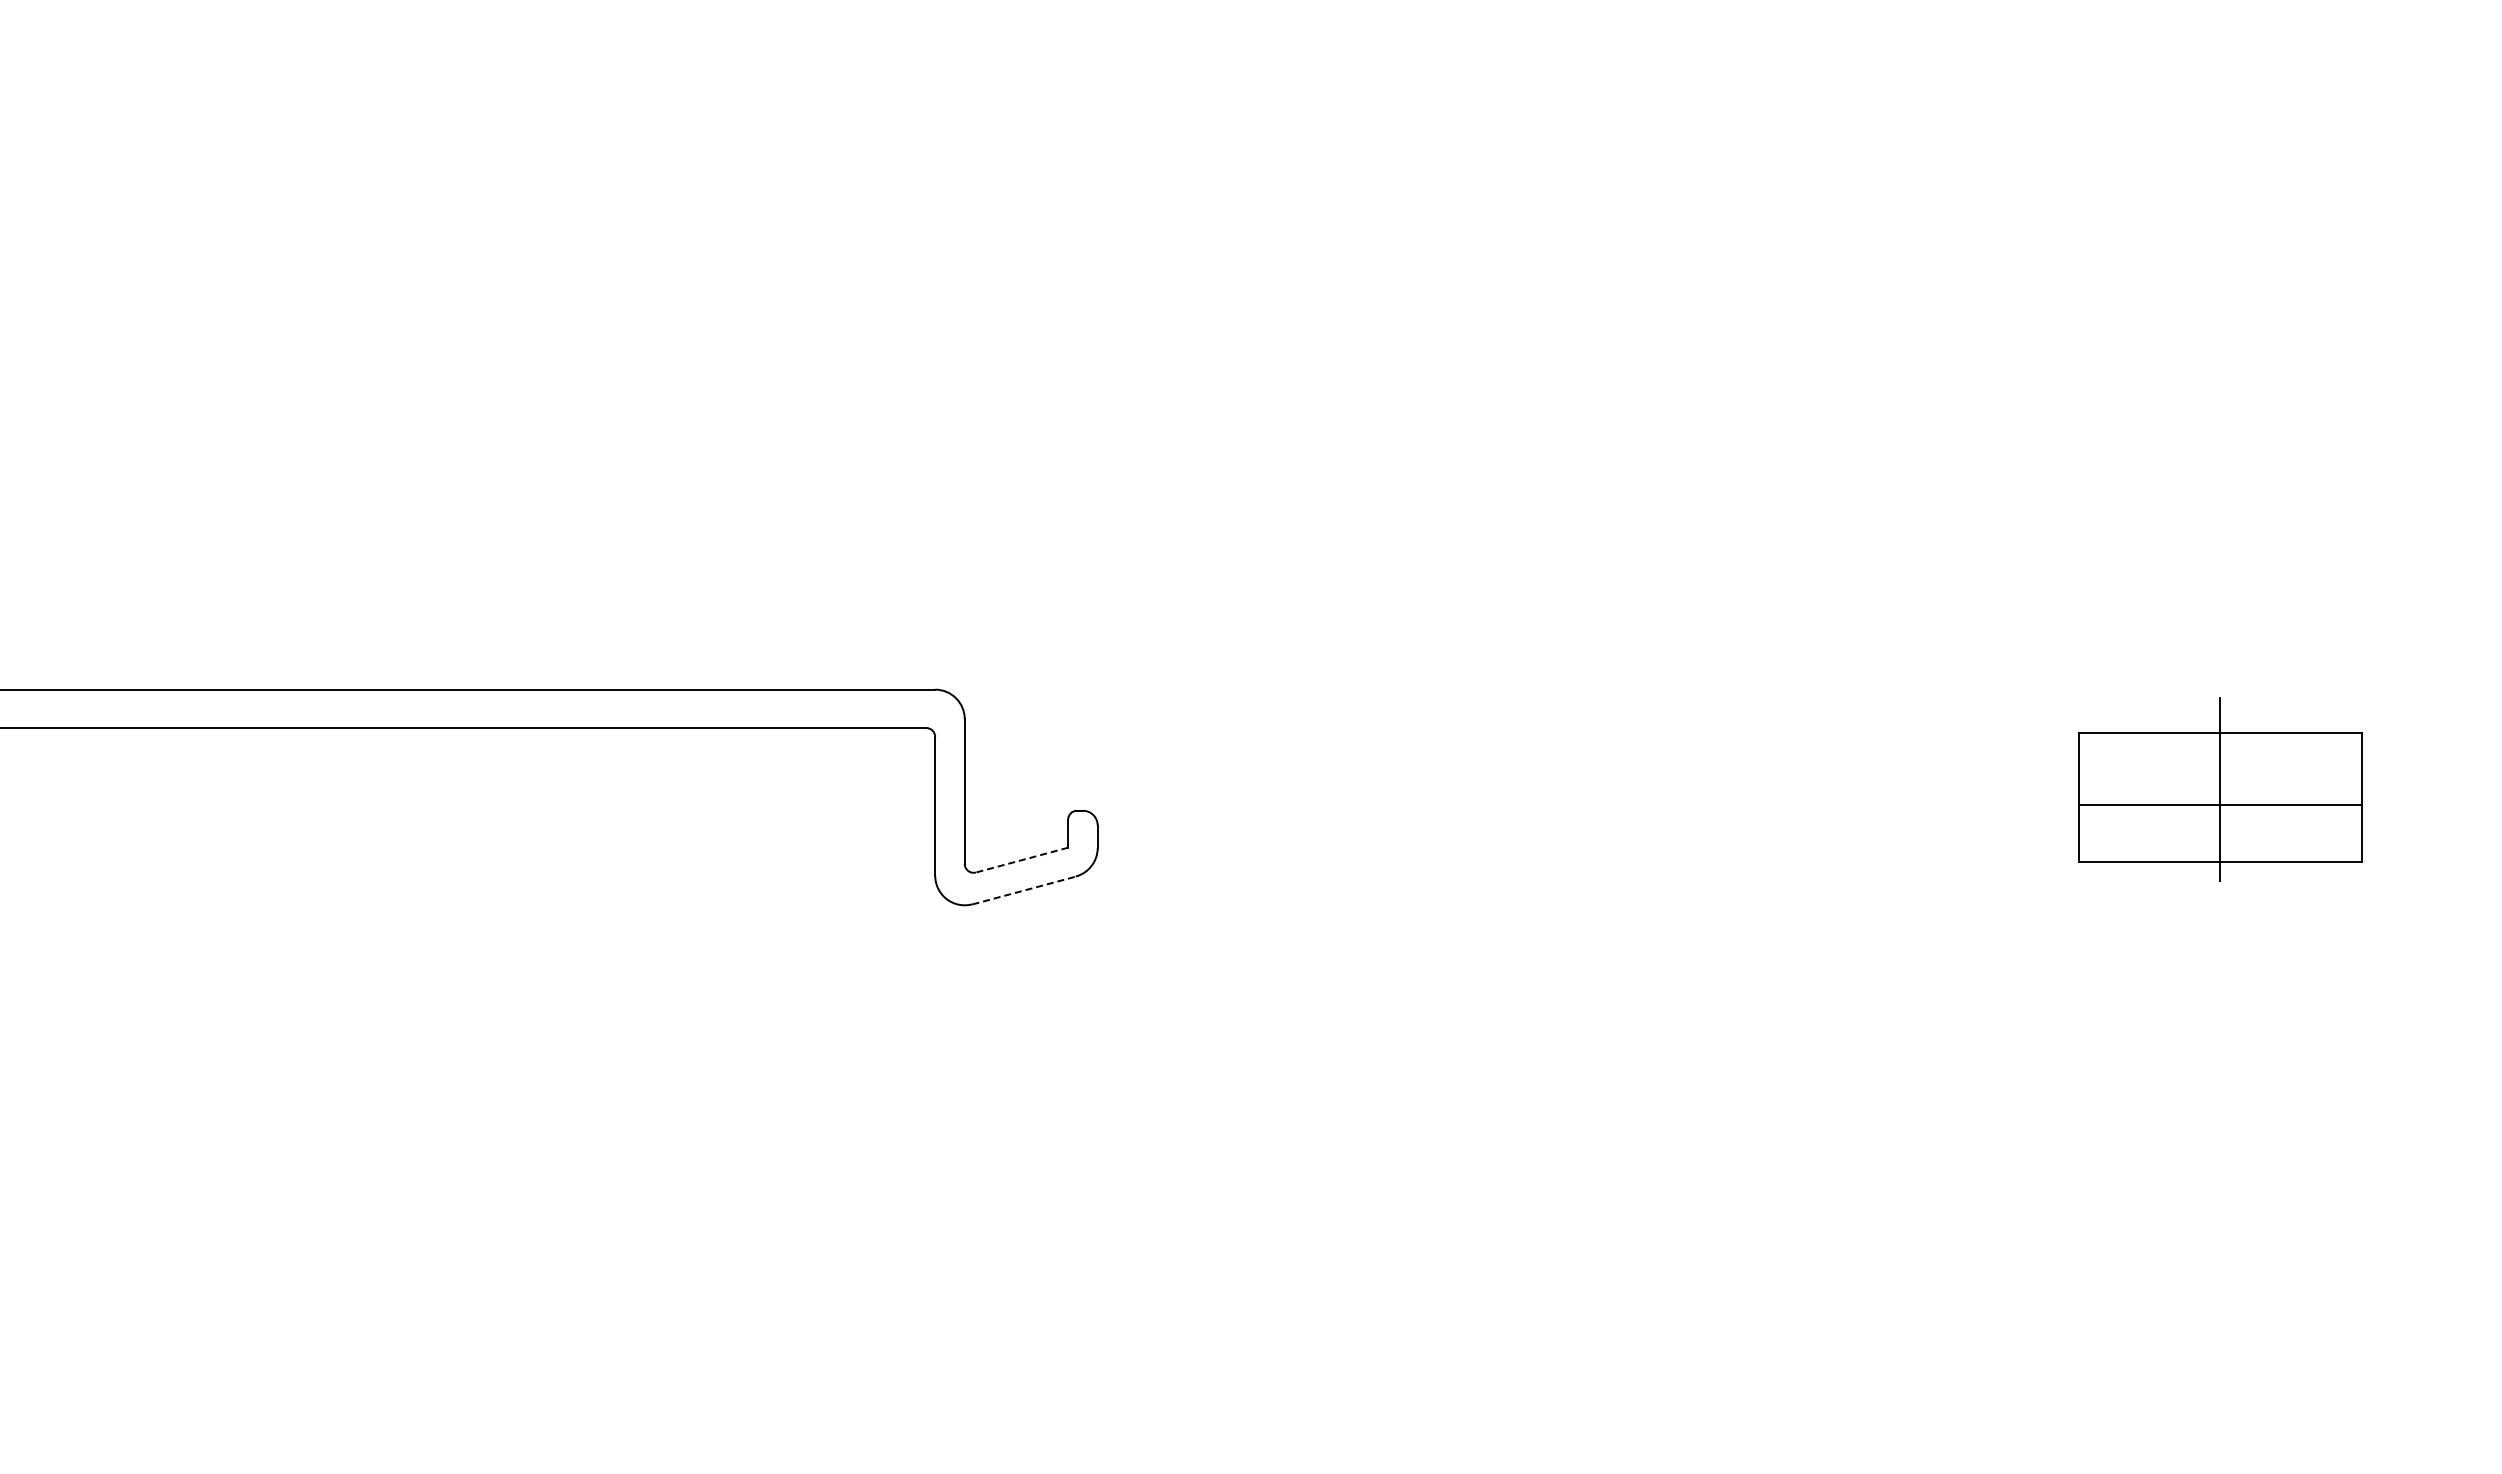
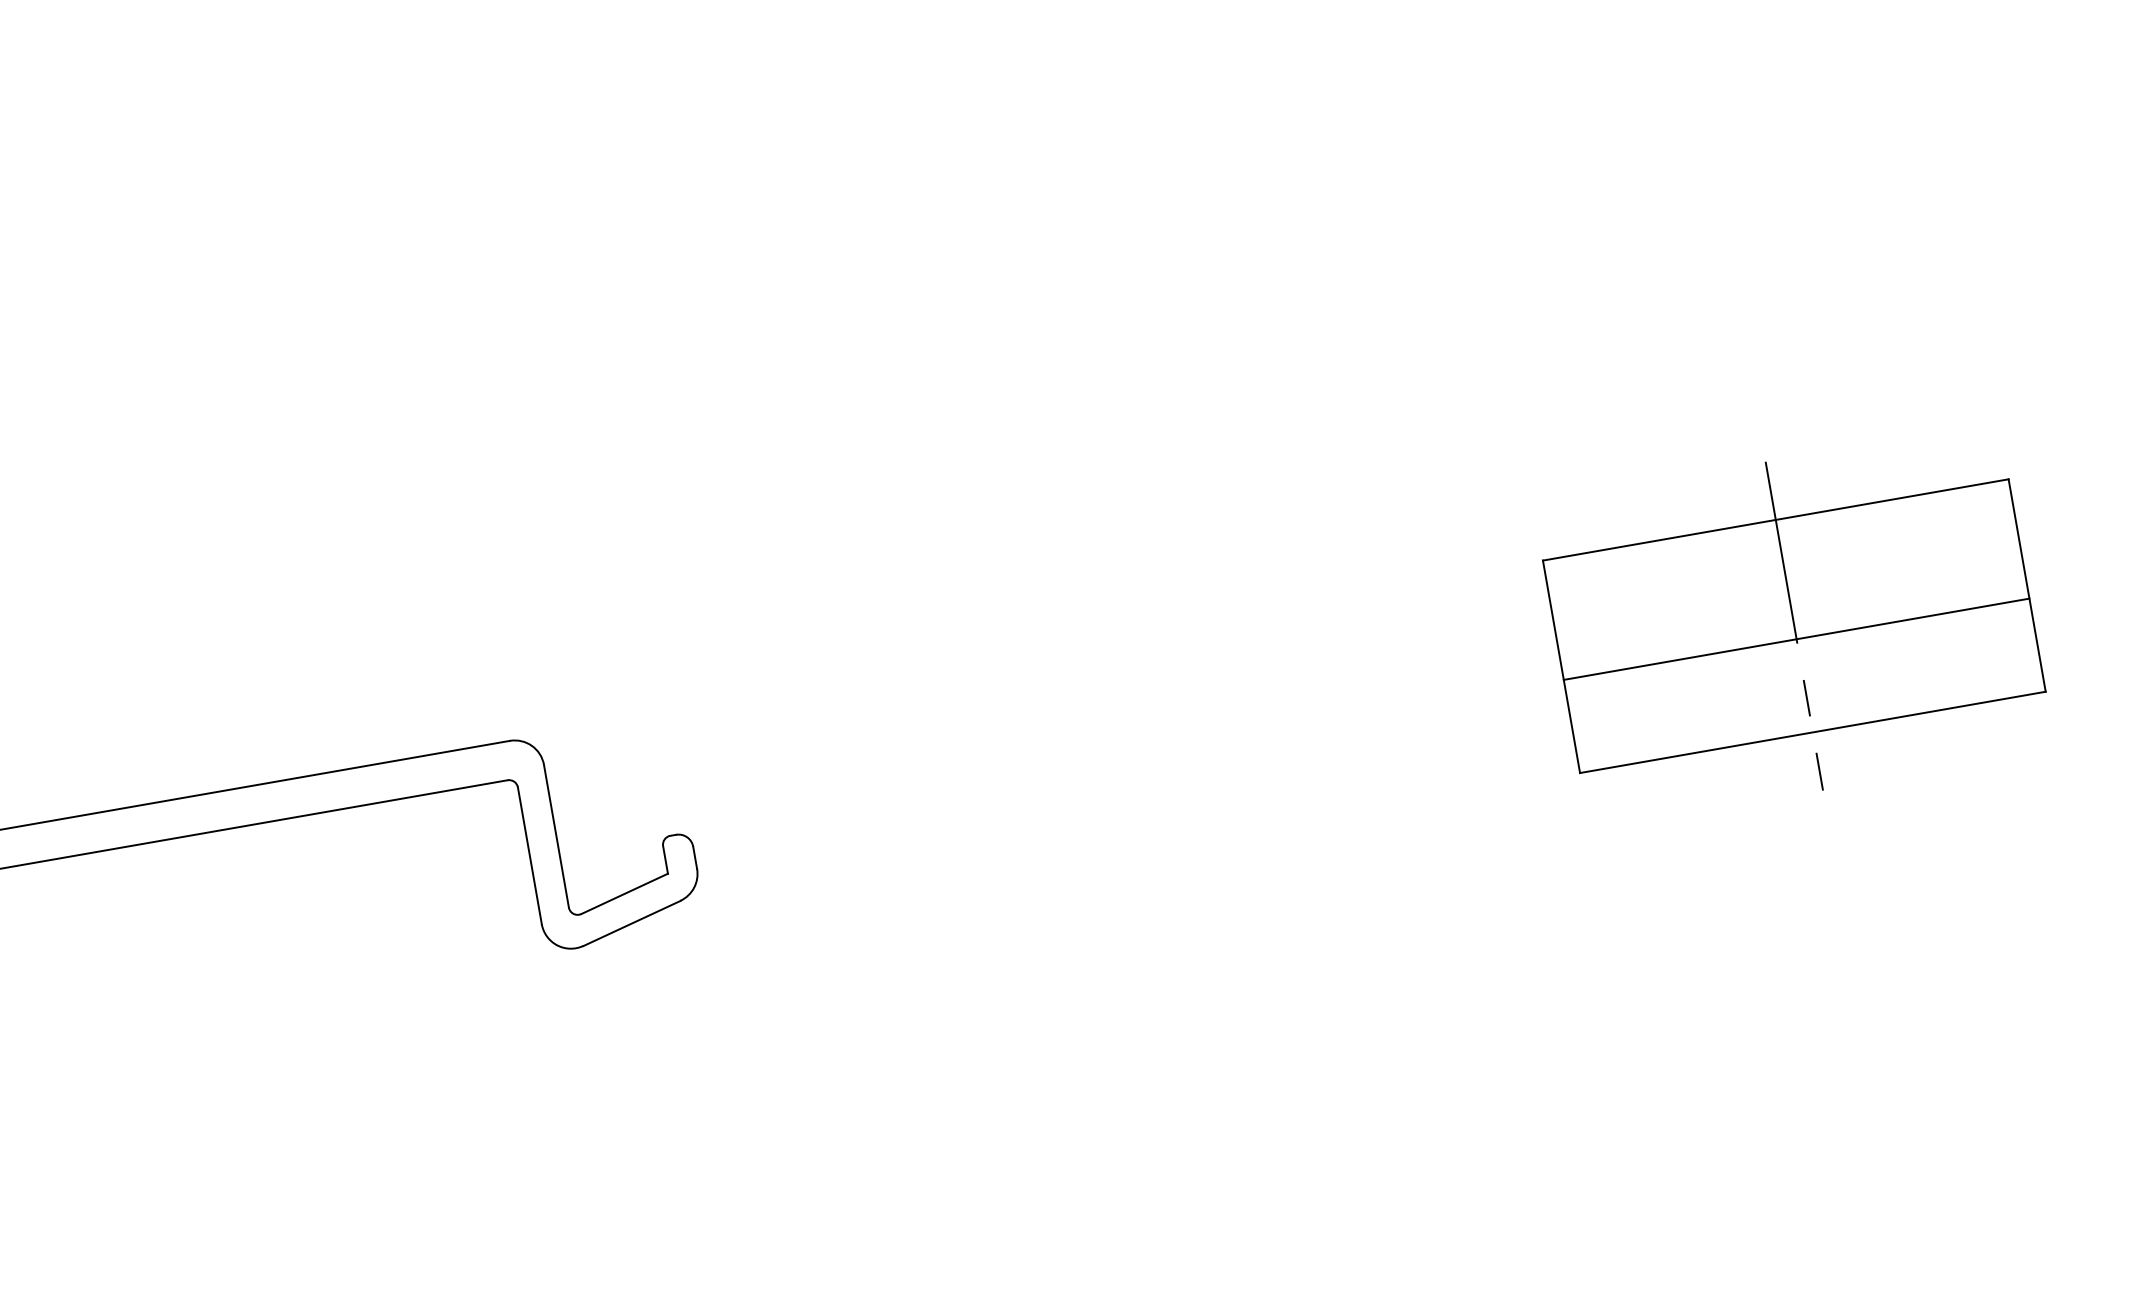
part: (2220, 797) -> (1794, 626), size x1.67
line: (1022, 860) -> (625, 894), dashed -> solid
line: (1024, 890) -> (632, 923), dashed -> solid

